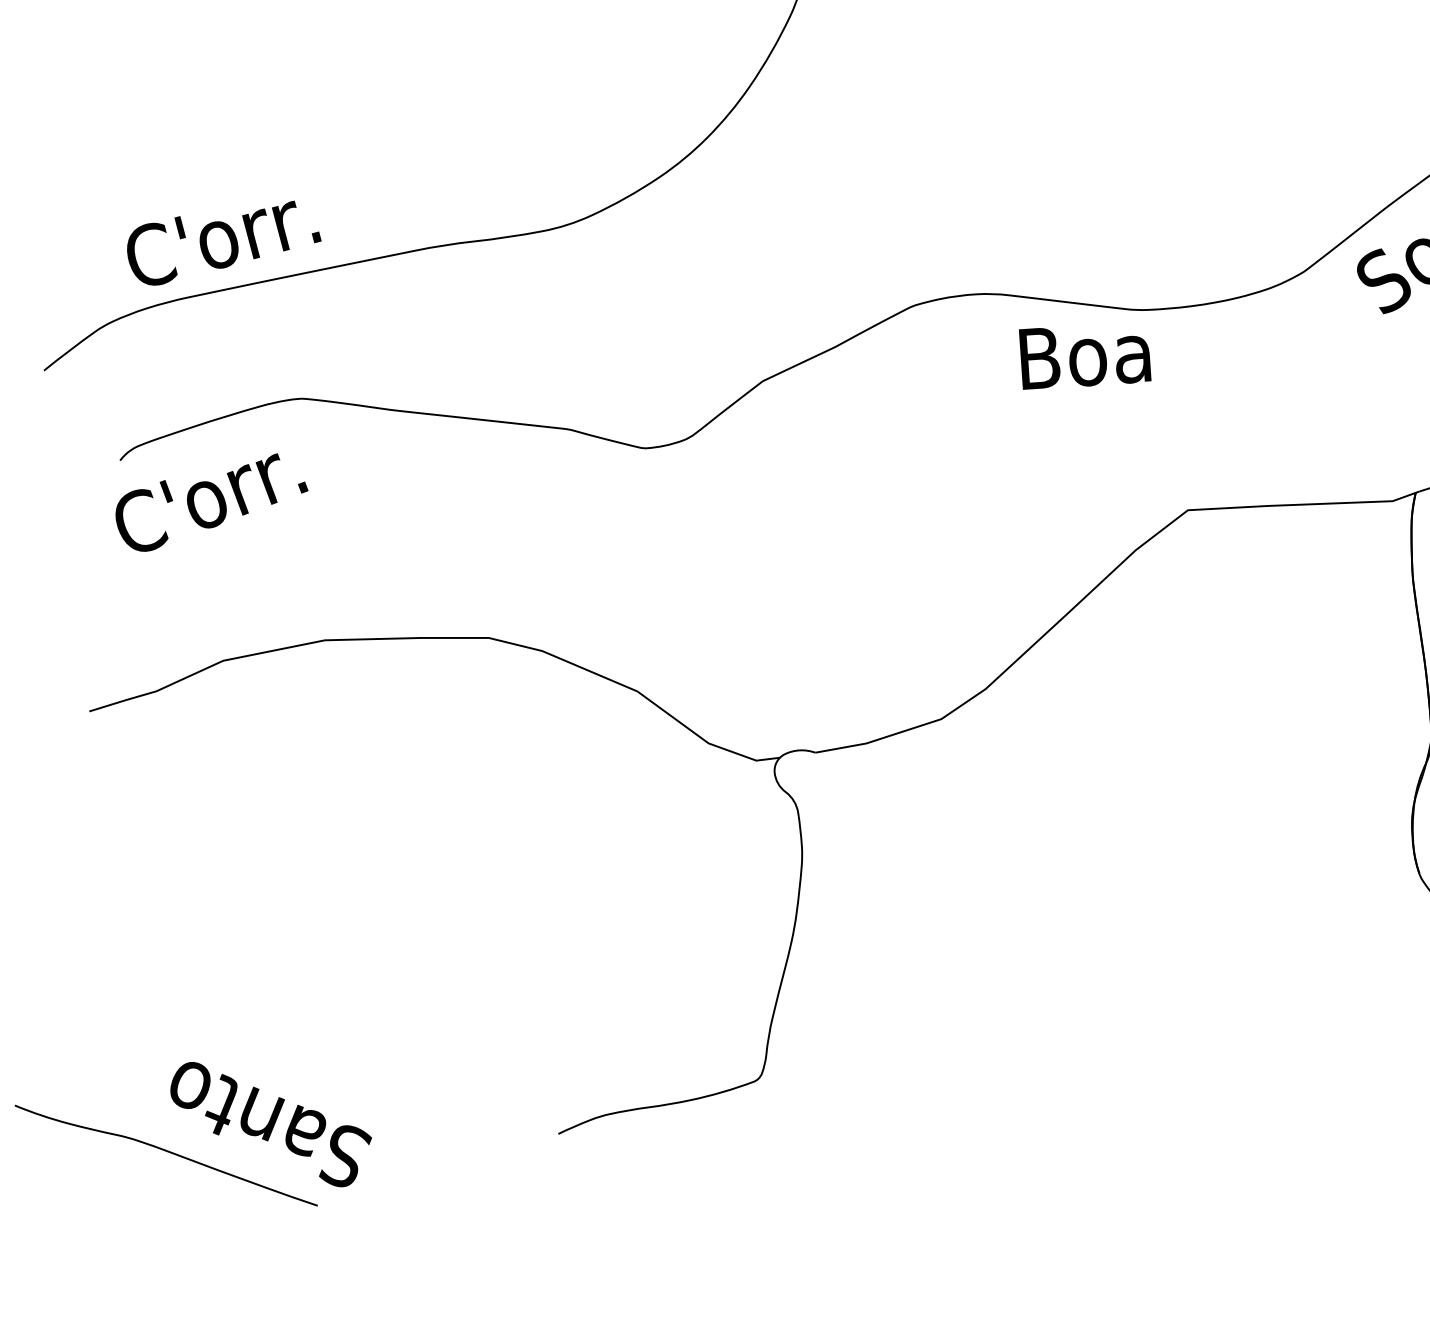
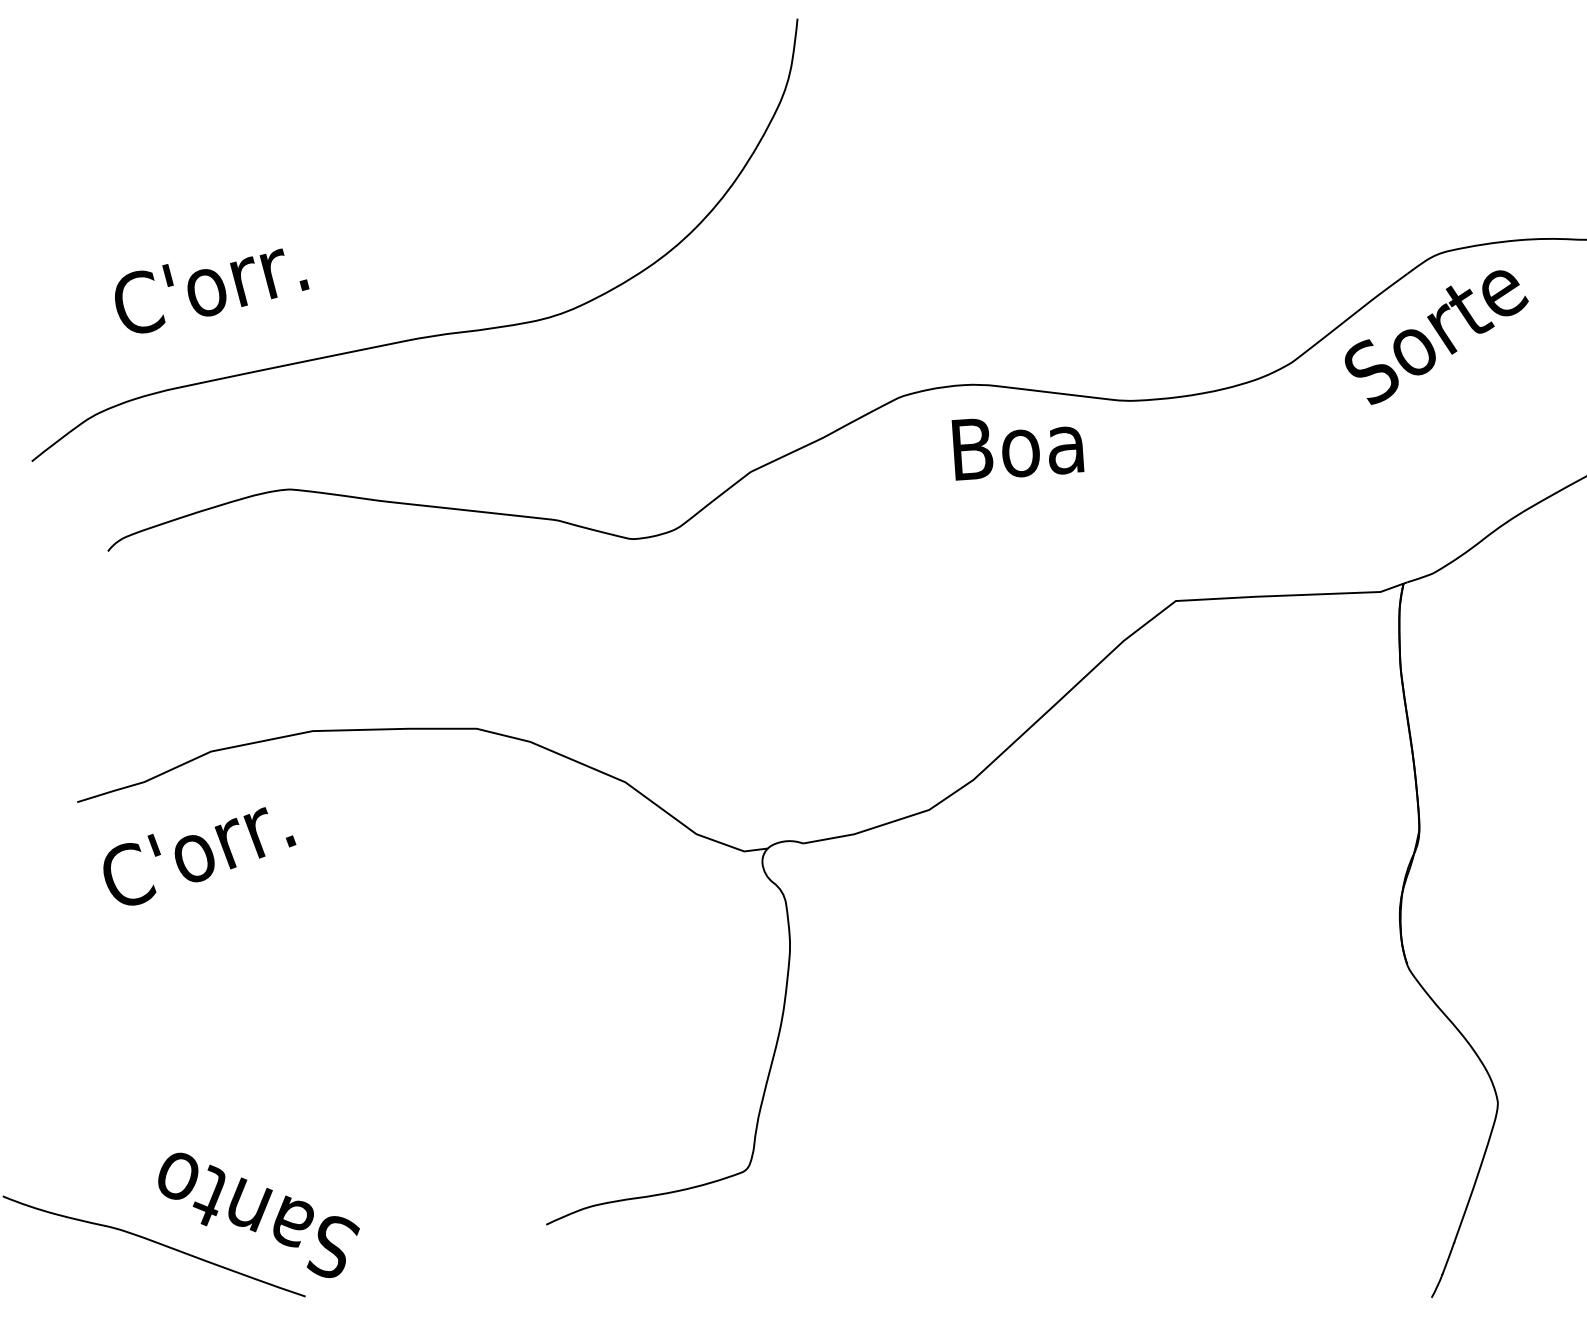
text: (224, 242) -> (212, 290), moved
text: (1084, 358) -> (1017, 449), moved
text: (211, 502) -> (199, 856), moved

